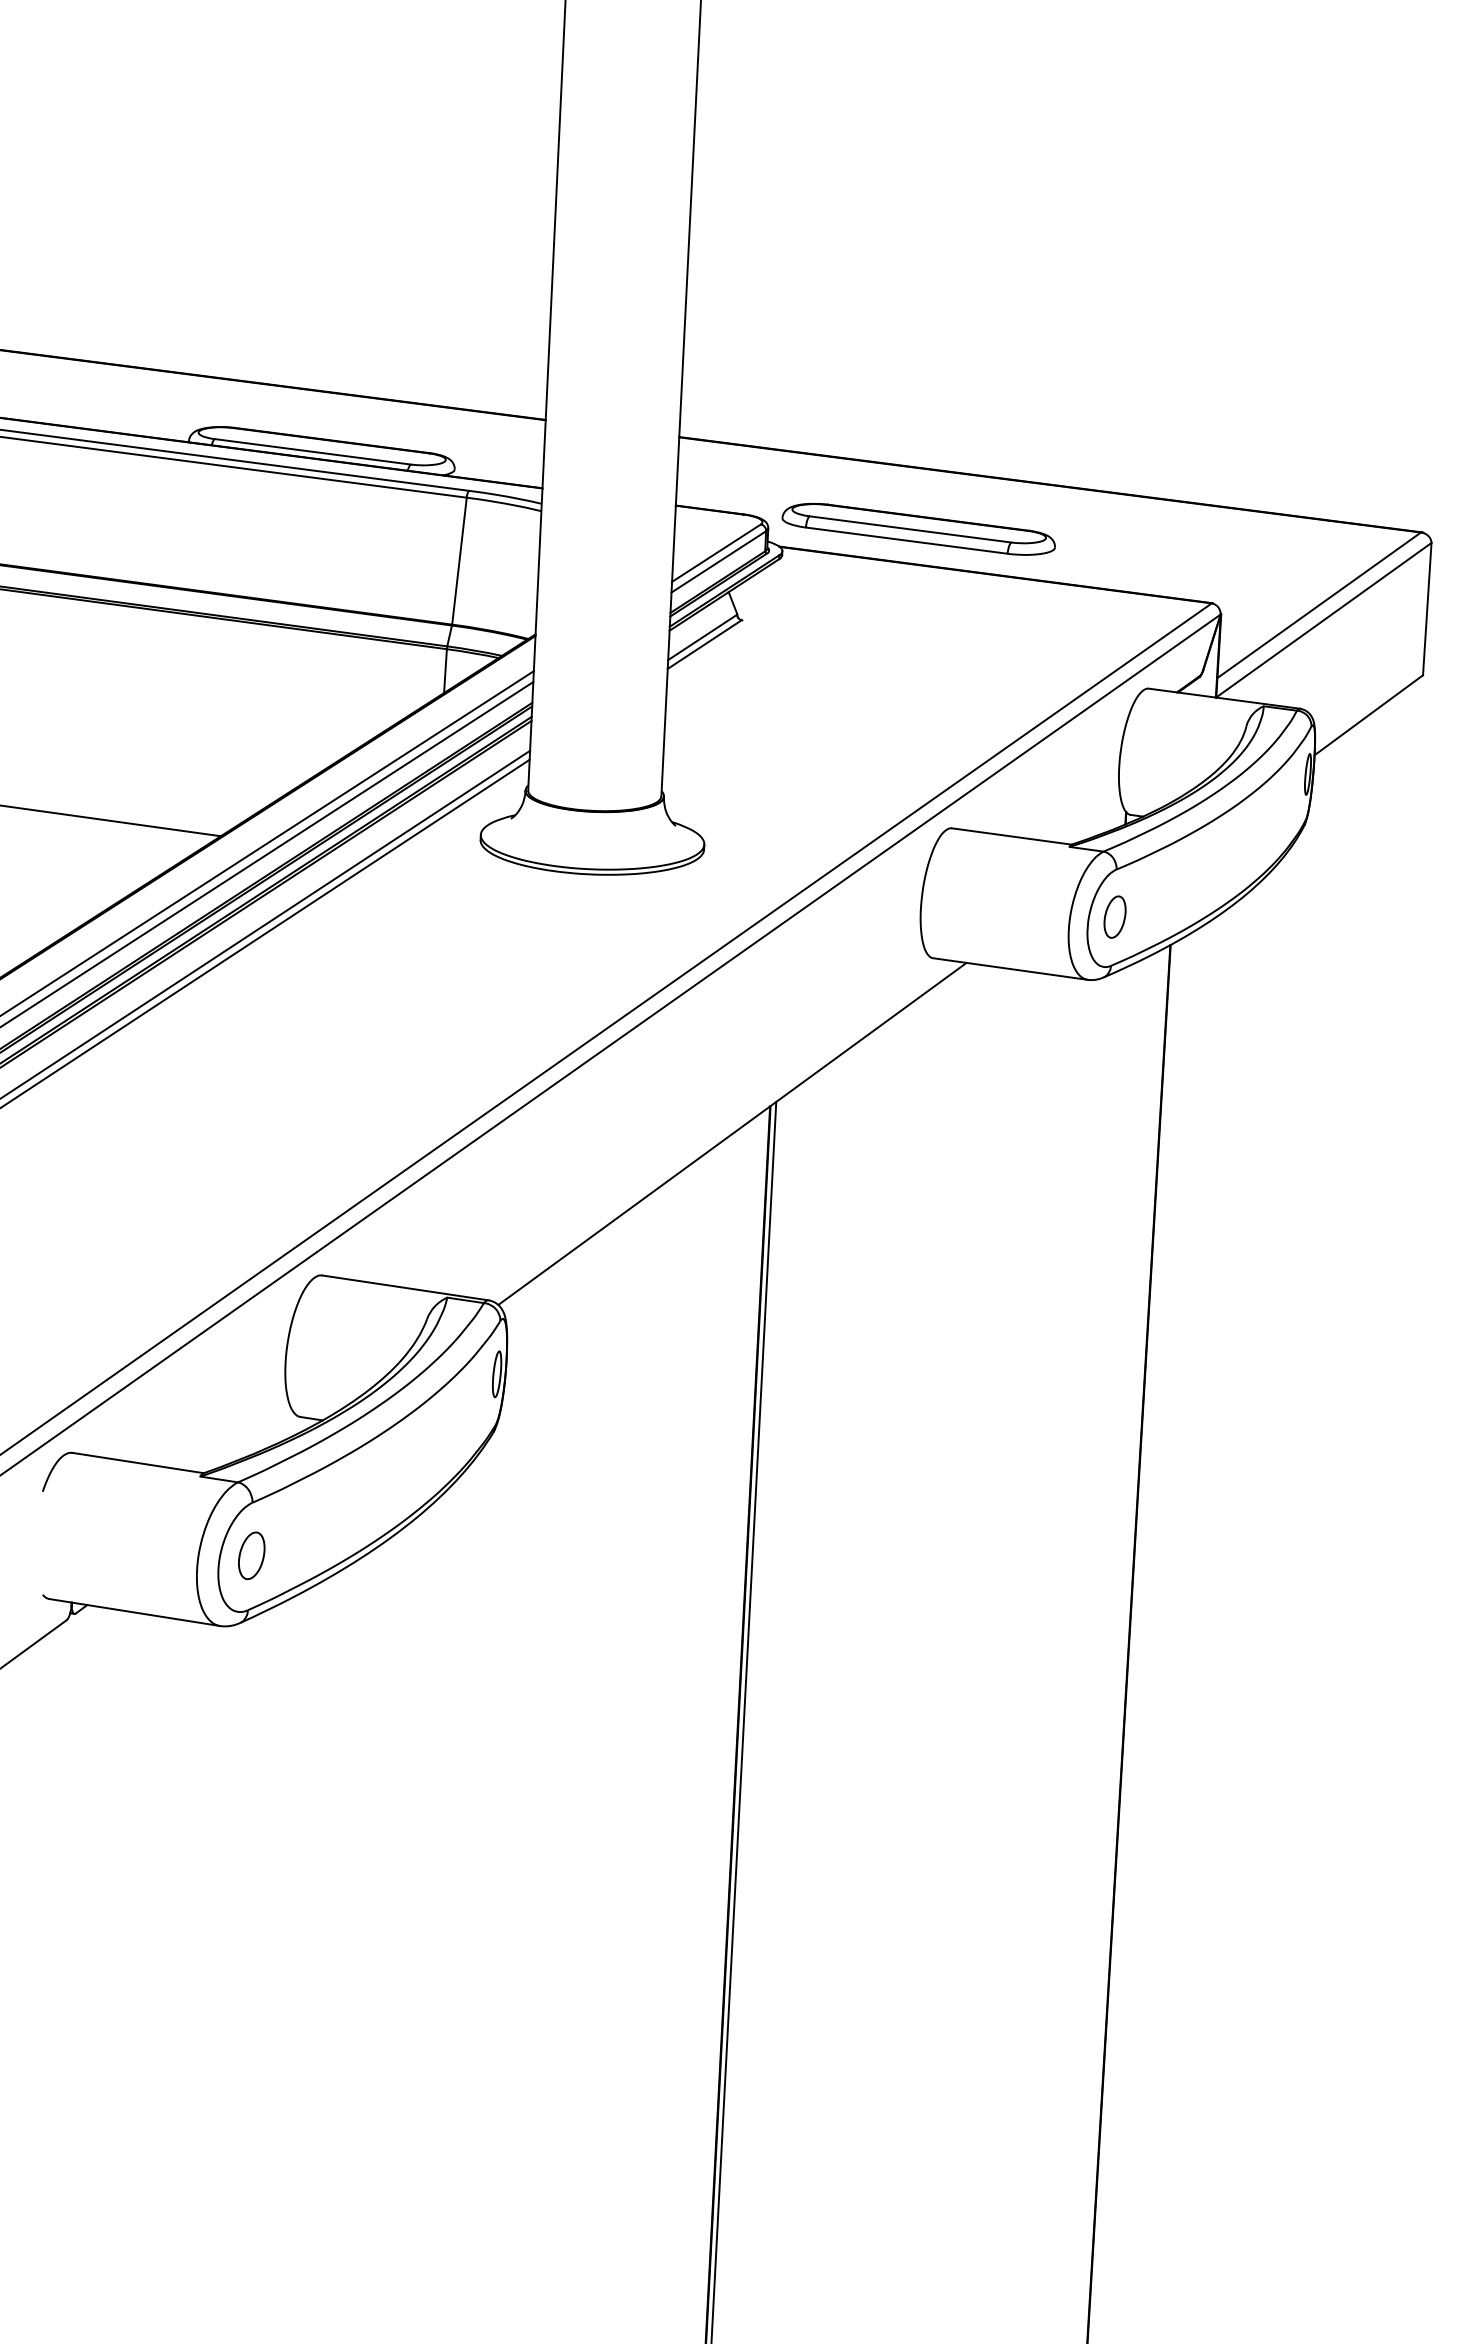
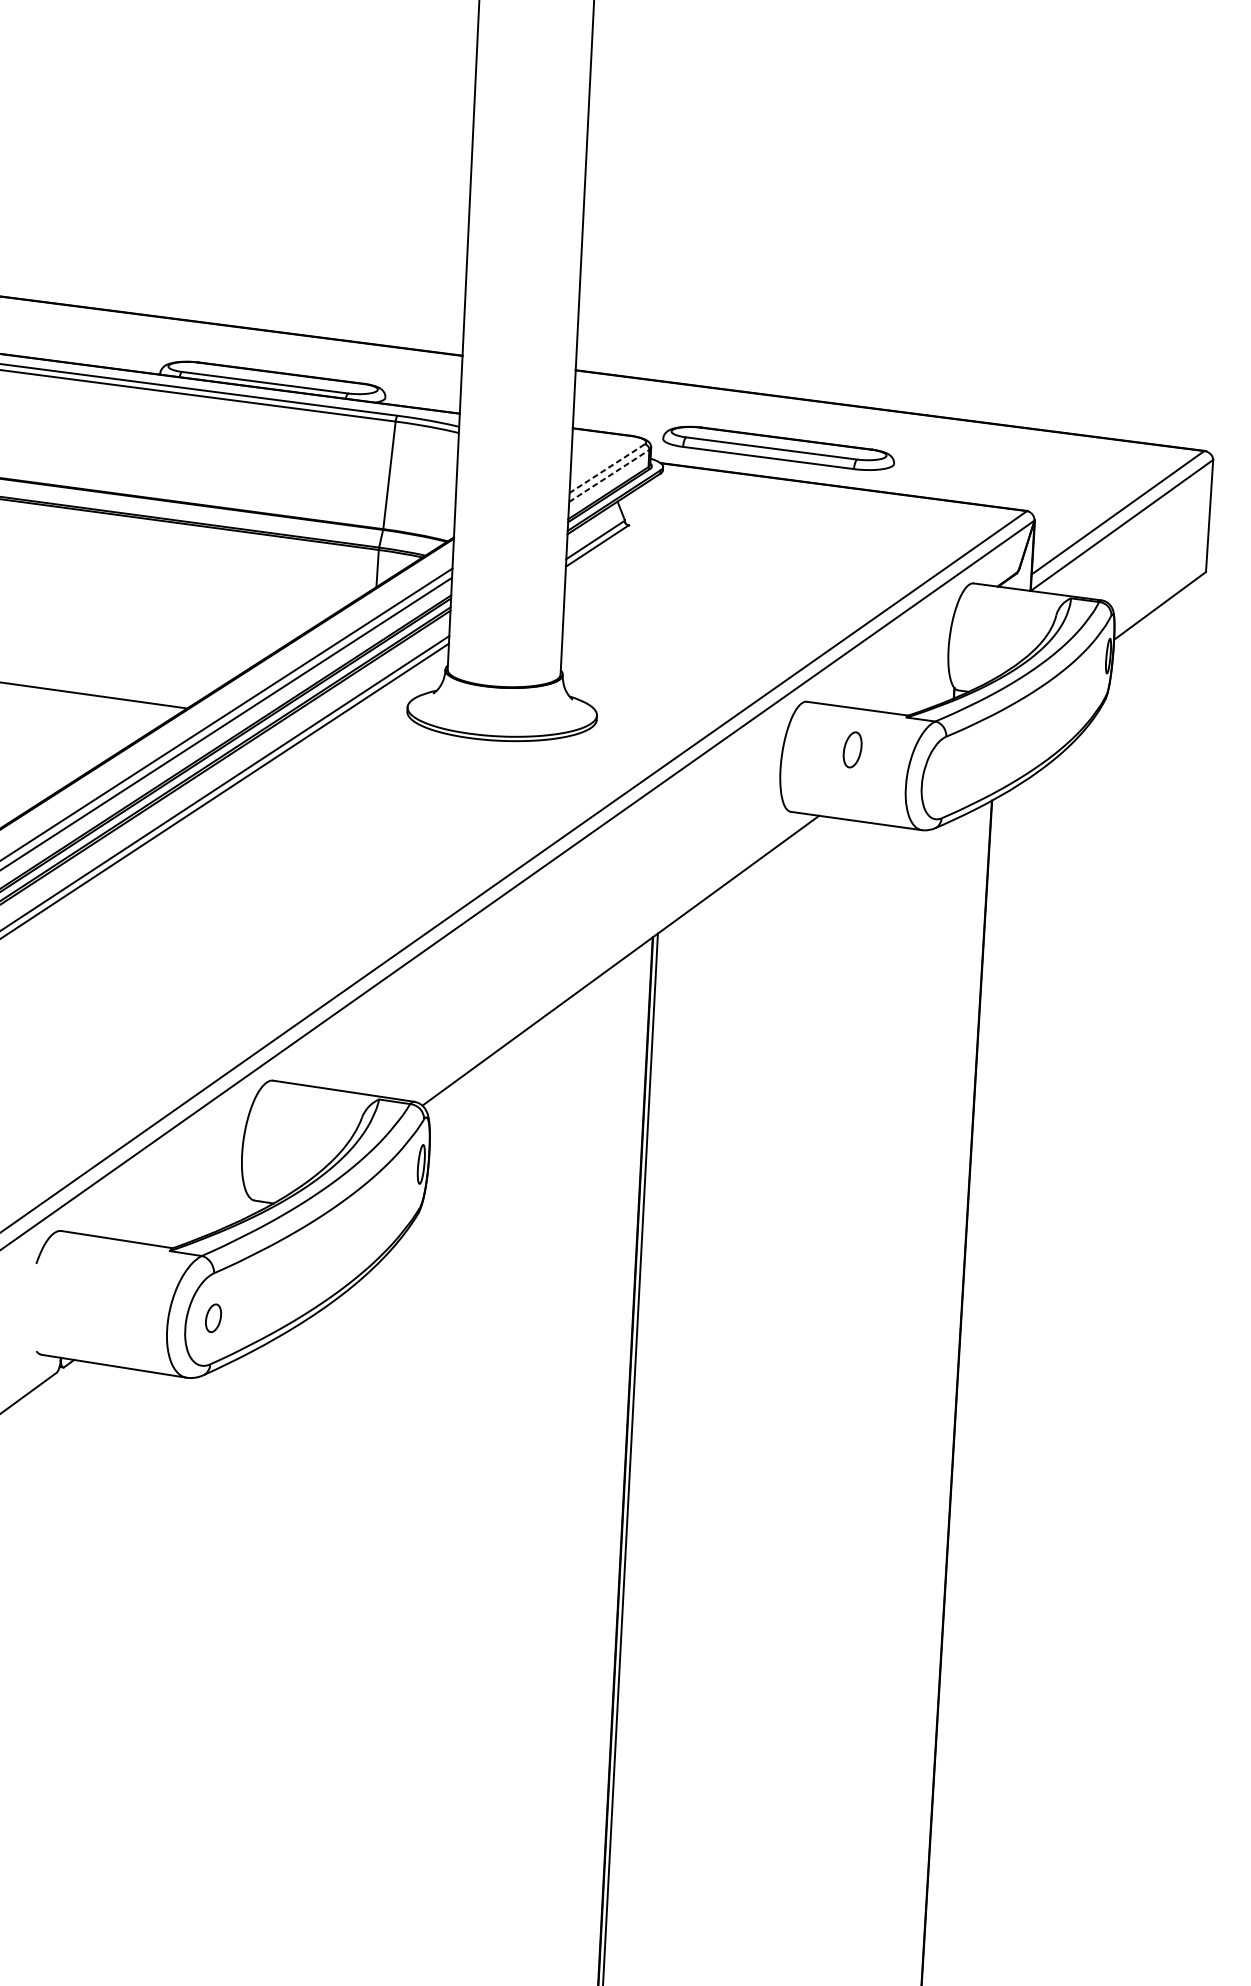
line: (716, 553) -> (607, 468), solid -> dashed
line: (719, 561) -> (609, 475), solid -> dashed
part: (1114, 916) -> (852, 749), moved
part: (251, 1555) -> (213, 1317), size x0.7

